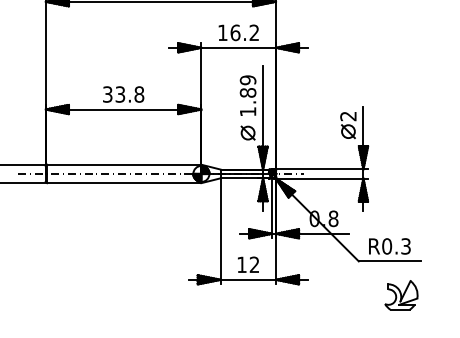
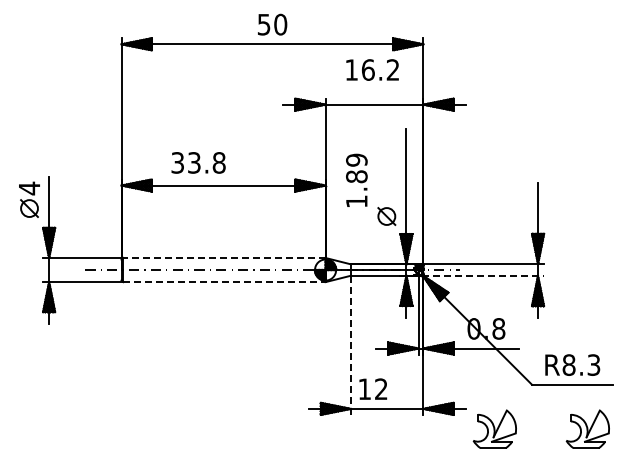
text: (238, 32) -> (372, 69), moved
text: (123, 94) -> (198, 162), moved
text: (247, 94) -> (356, 179), moved
part: (347, 125) -> (517, 206), removed
line: (123, 164) -> (223, 257), solid -> dashed
line: (321, 178) -> (483, 276), solid -> dashed
line: (124, 183) -> (224, 282), solid -> dashed
line: (220, 231) -> (350, 345), solid -> dashed
text: (386, 245) -> (568, 364), R0.3 -> R8.3
text: (248, 264) -> (373, 388), moved
part: (330, 294) -> (494, 428), added

